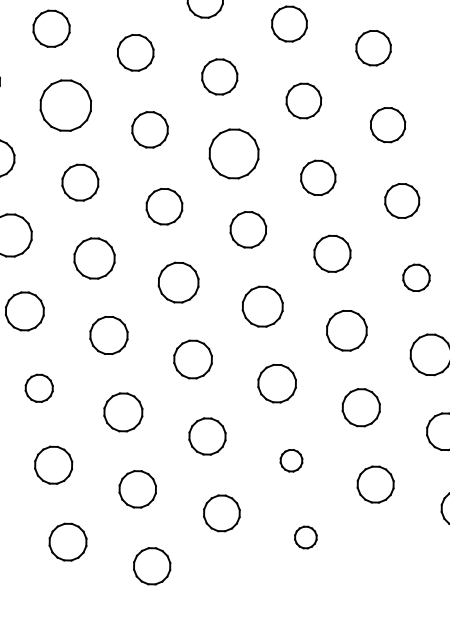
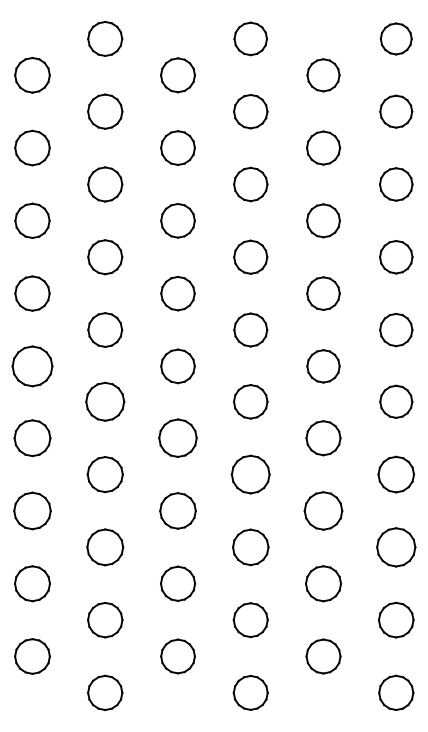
part: (66, 105) -> (105, 257), size x0.71
part: (233, 153) -> (250, 329), size x0.71
part: (415, 277) -> (395, 474), size x1.43
part: (39, 387) -> (32, 510), size x1.43
part: (291, 460) -> (250, 620), size x1.67
part: (305, 537) -> (250, 692), size x1.67

